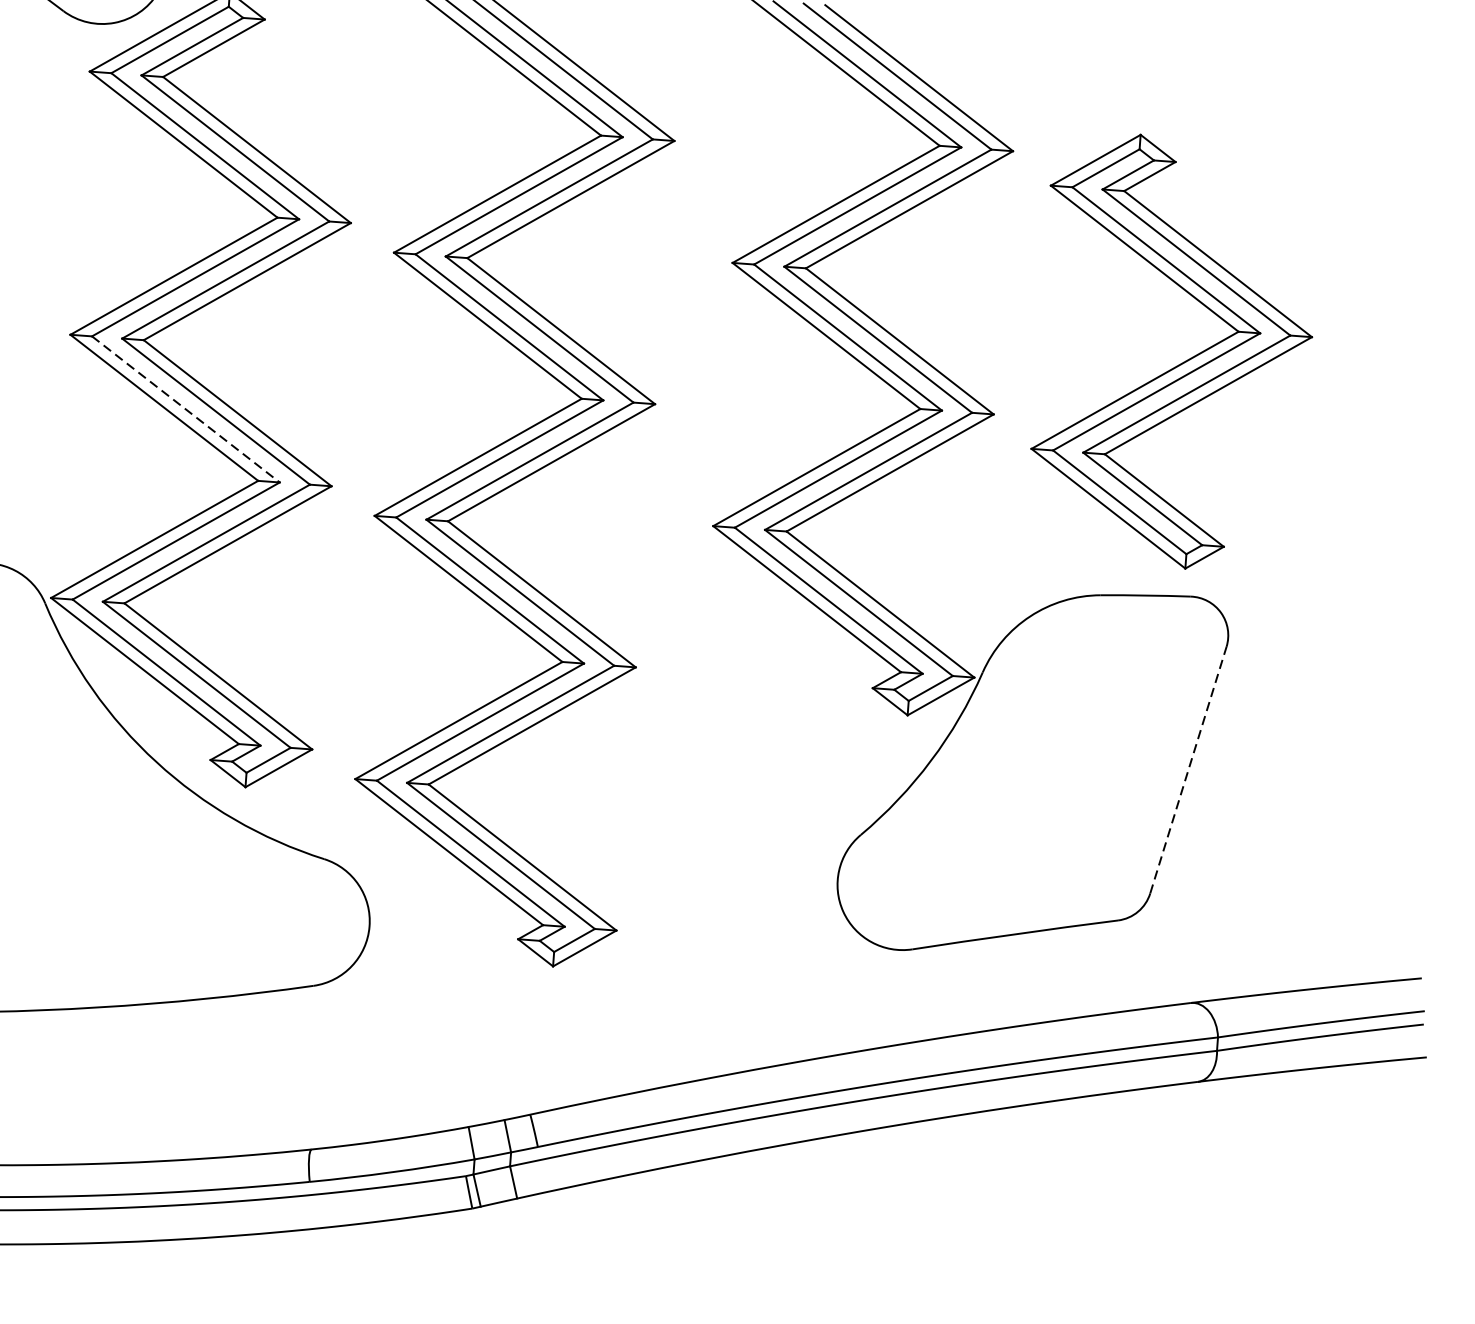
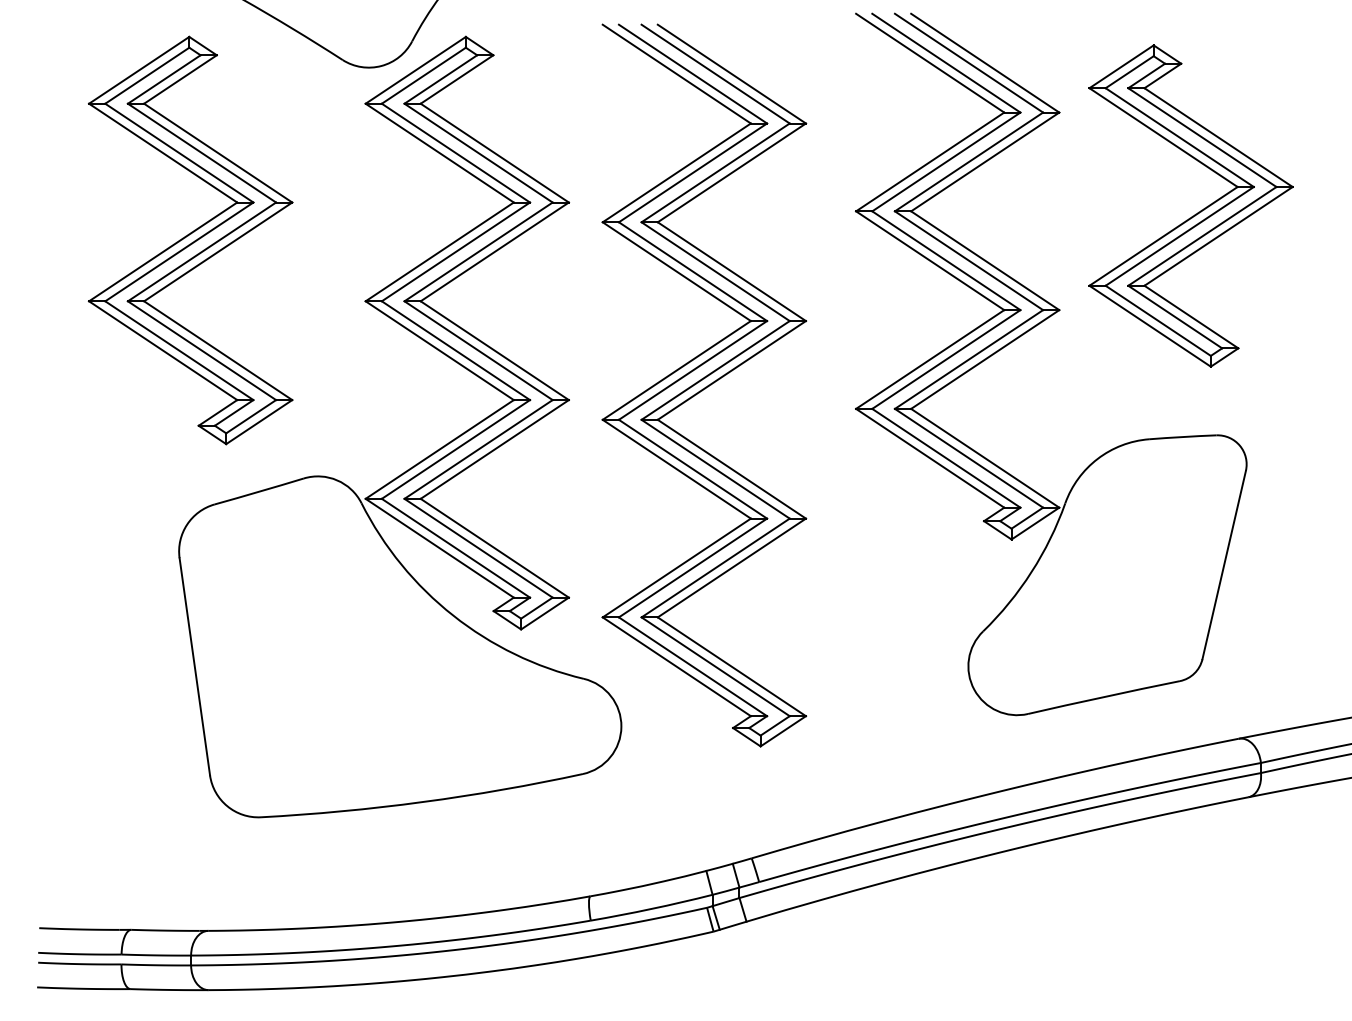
part: (1178, 364) -> (1194, 214), moved
line: (186, 409) -> (456, 350), dashed -> solid
line: (1188, 770) -> (1224, 565), dashed -> solid

